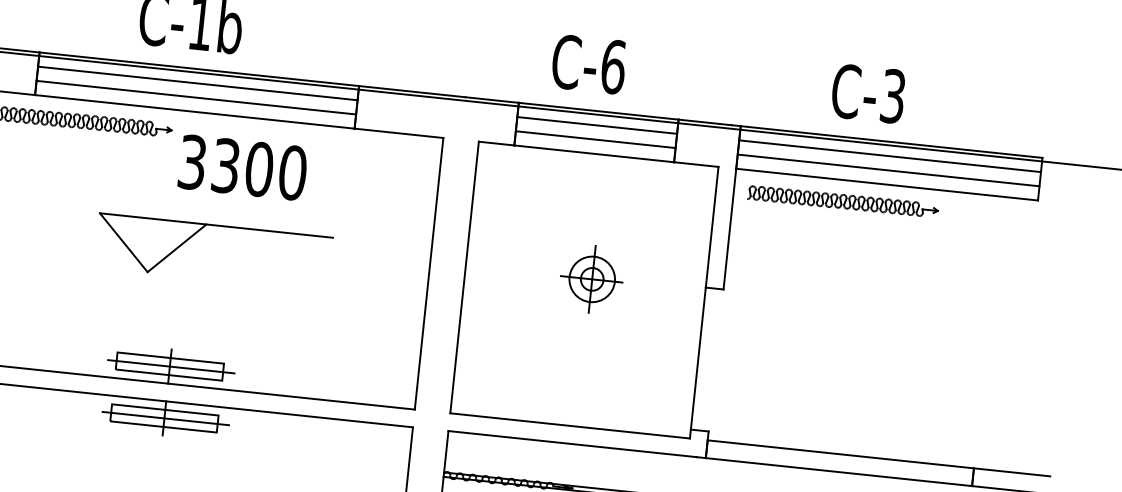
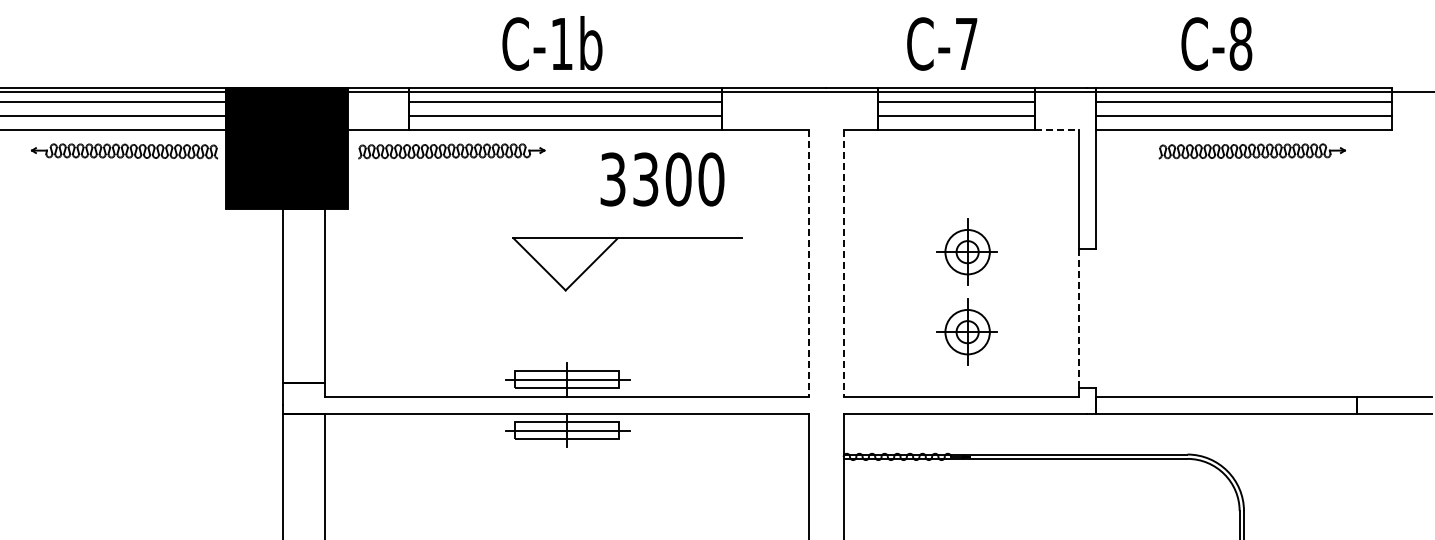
text: (613, 66) -> (966, 43), C-6 -> C-7
text: (892, 95) -> (1240, 43), C-3 -> C-8
line: (695, 164) -> (1056, 130), solid -> dashed
text: (242, 167) -> (662, 179), moved
part: (842, 201) -> (1251, 151), moved
part: (197, 233) -> (610, 247), moved
line: (428, 273) -> (808, 263), solid -> dashed
line: (464, 277) -> (843, 263), solid -> dashed
line: (698, 358) -> (1078, 318), solid -> dashed
part: (582, 360) -> (966, 331), added

